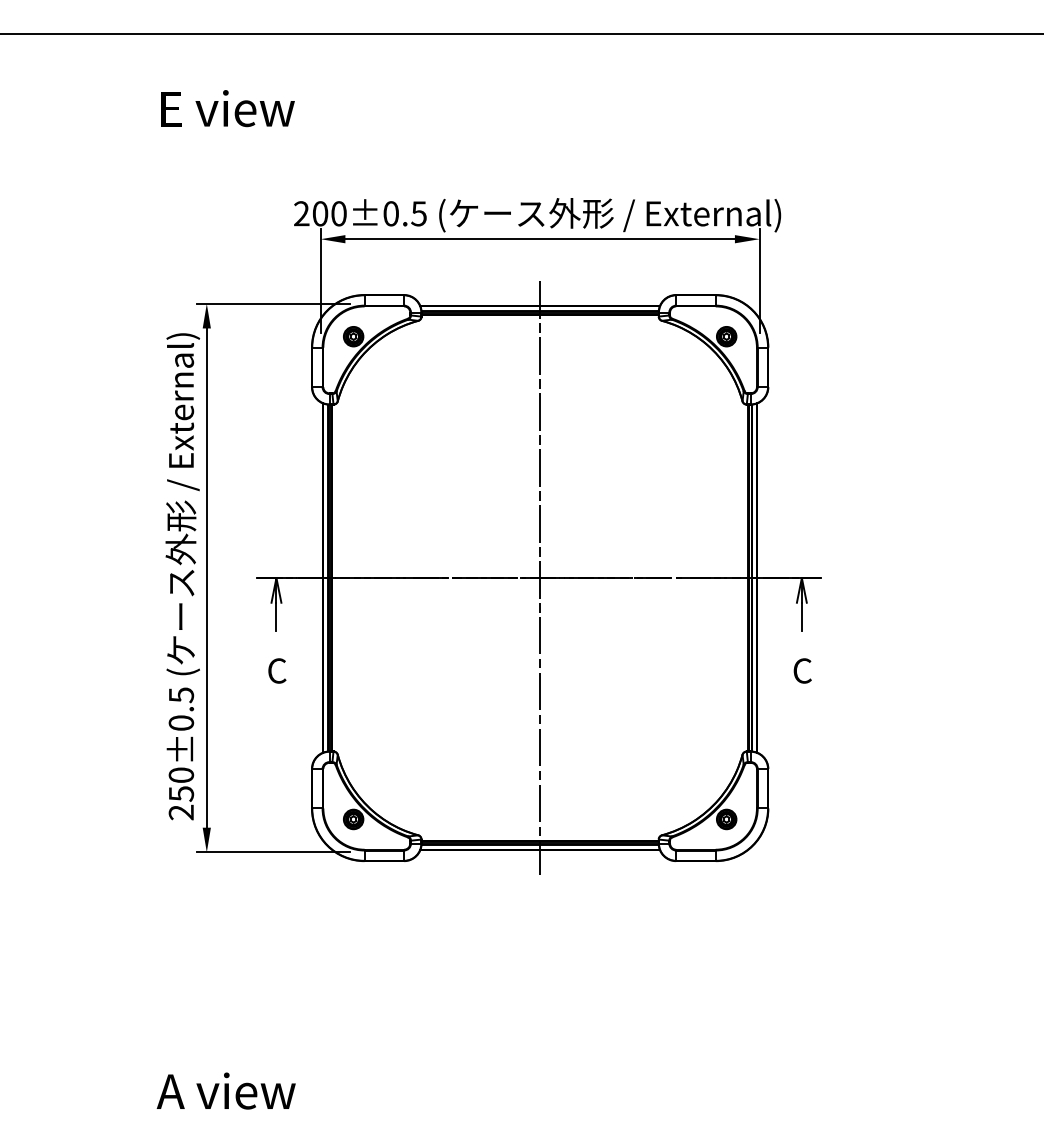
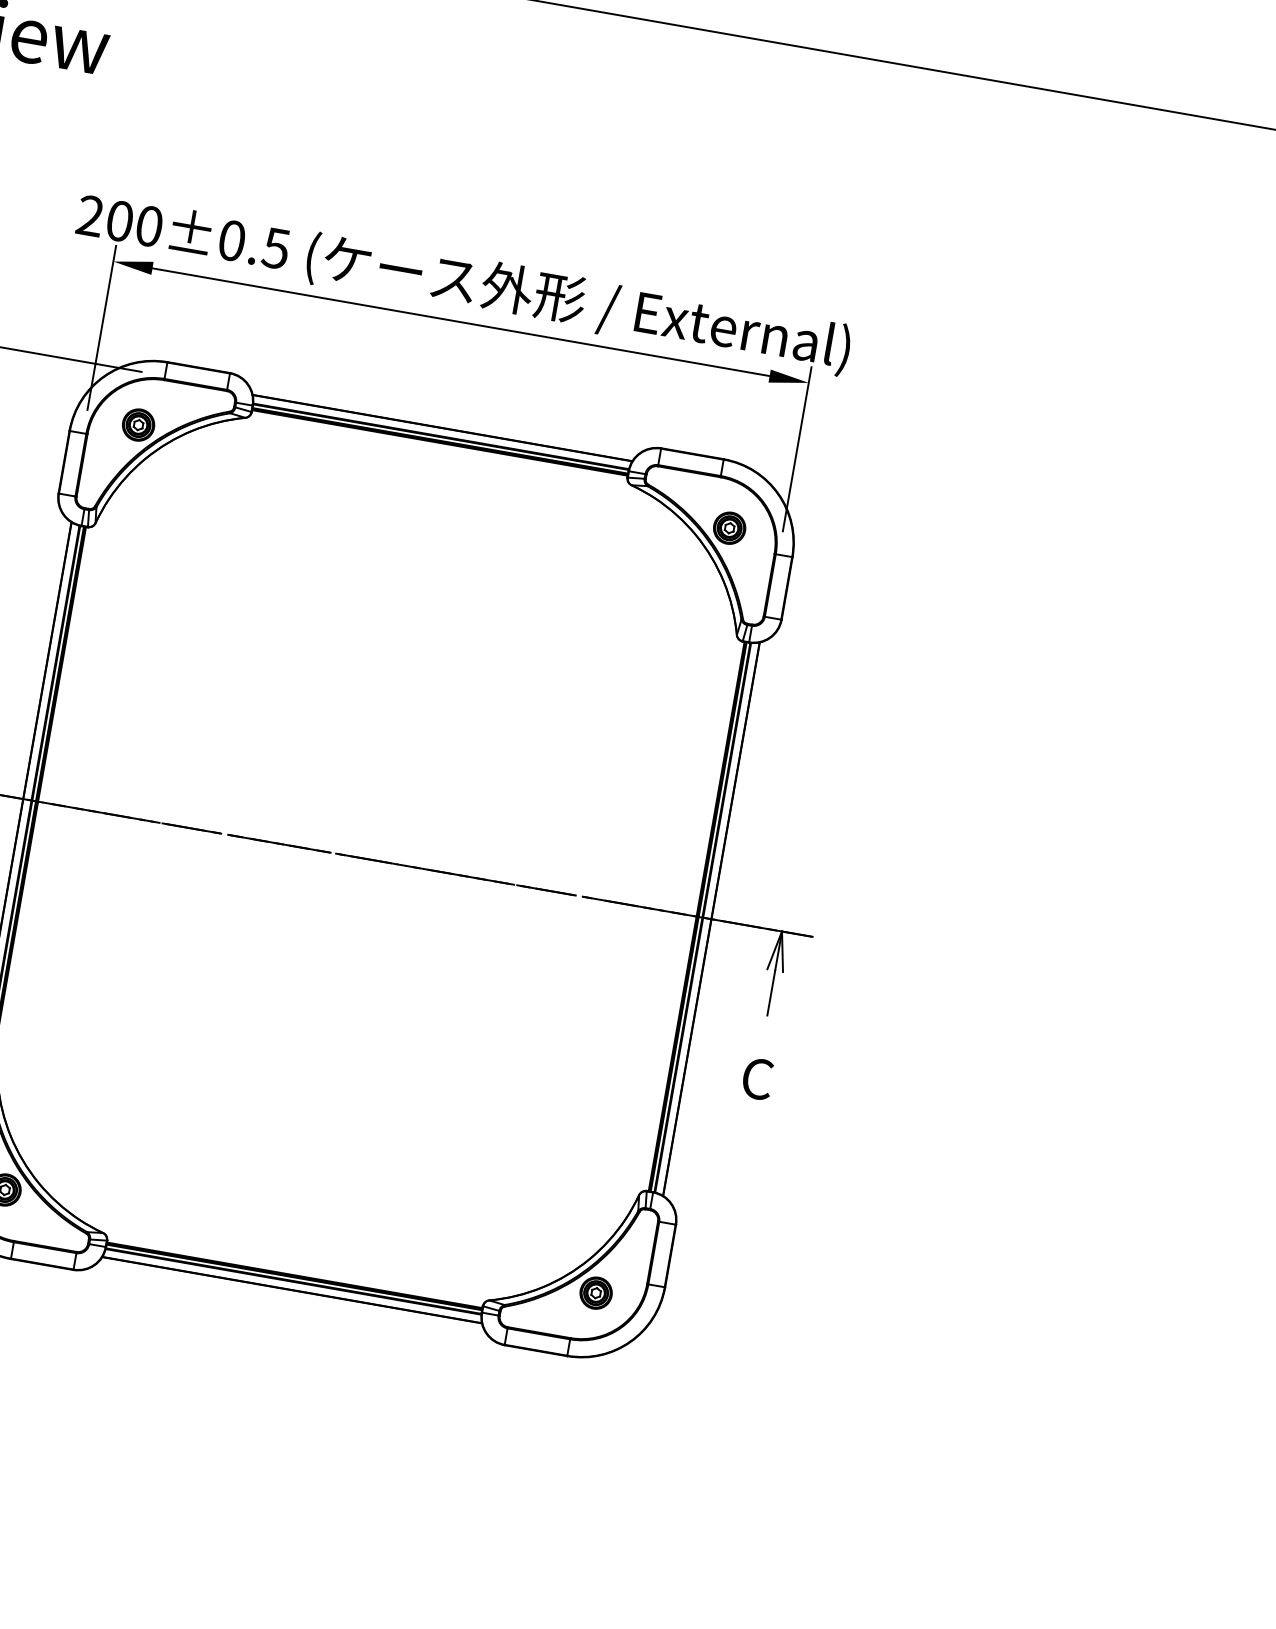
line: (540, 577) -> (368, 858), removed

